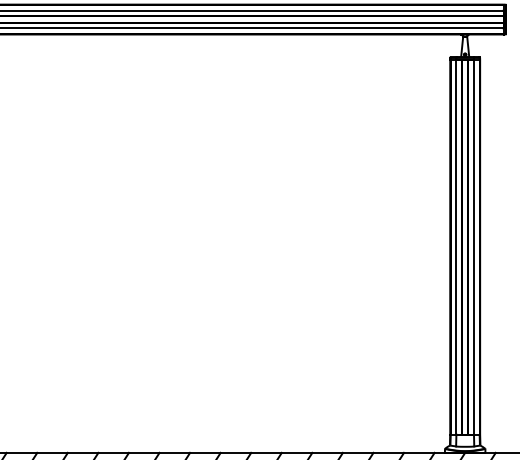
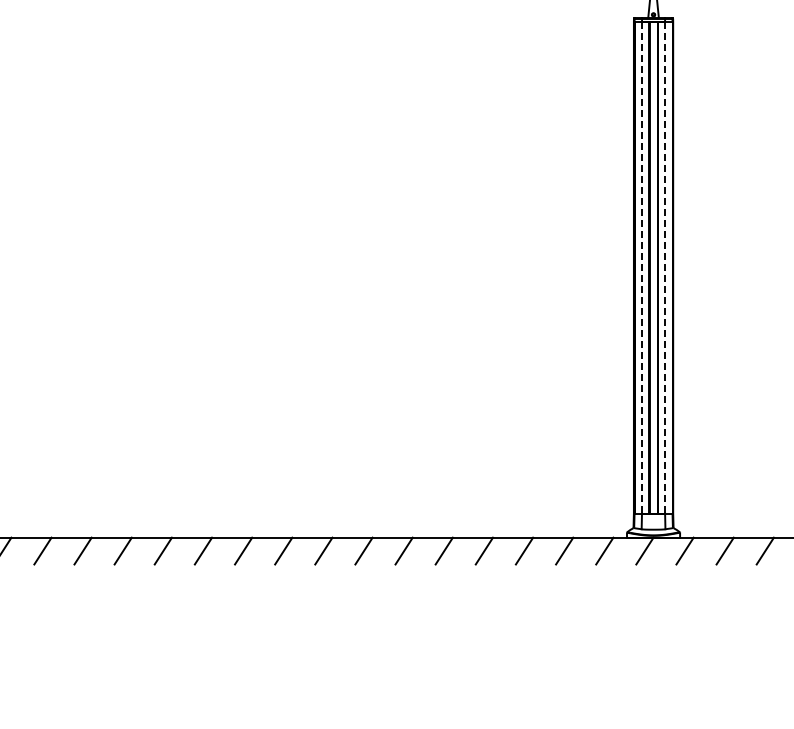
line: (456, 247) -> (642, 268), solid -> dashed
line: (474, 247) -> (665, 268), solid -> dashed

